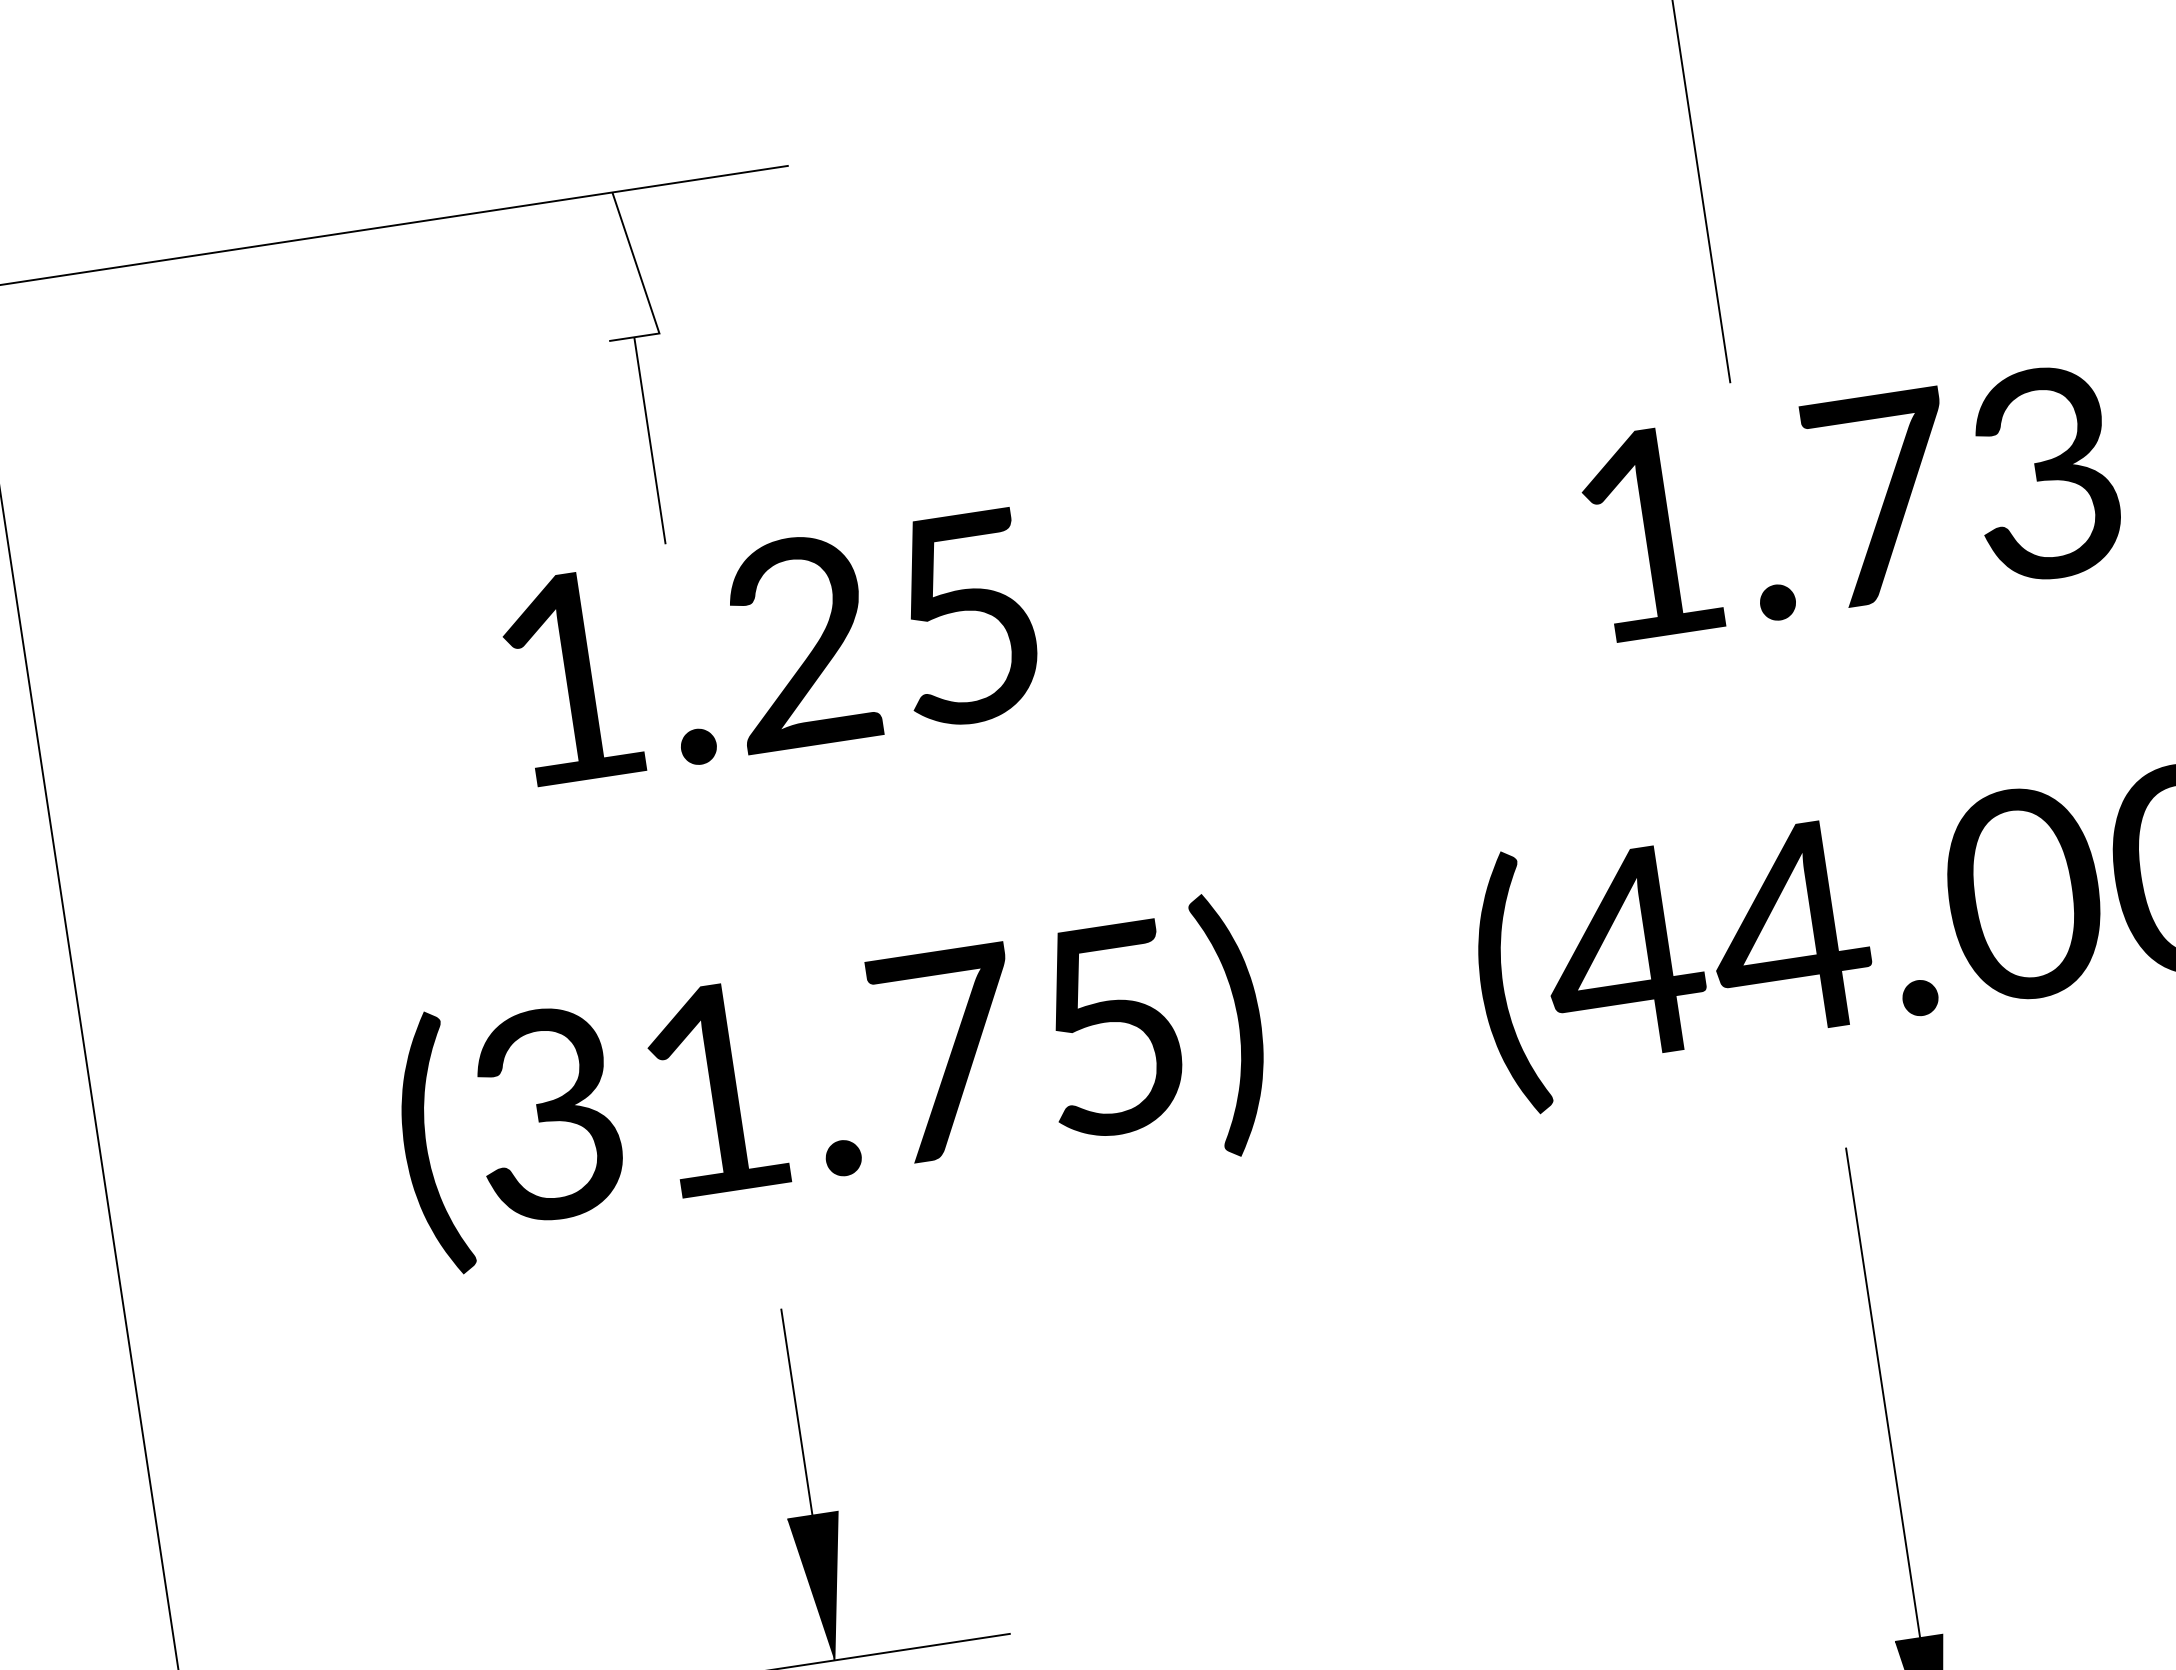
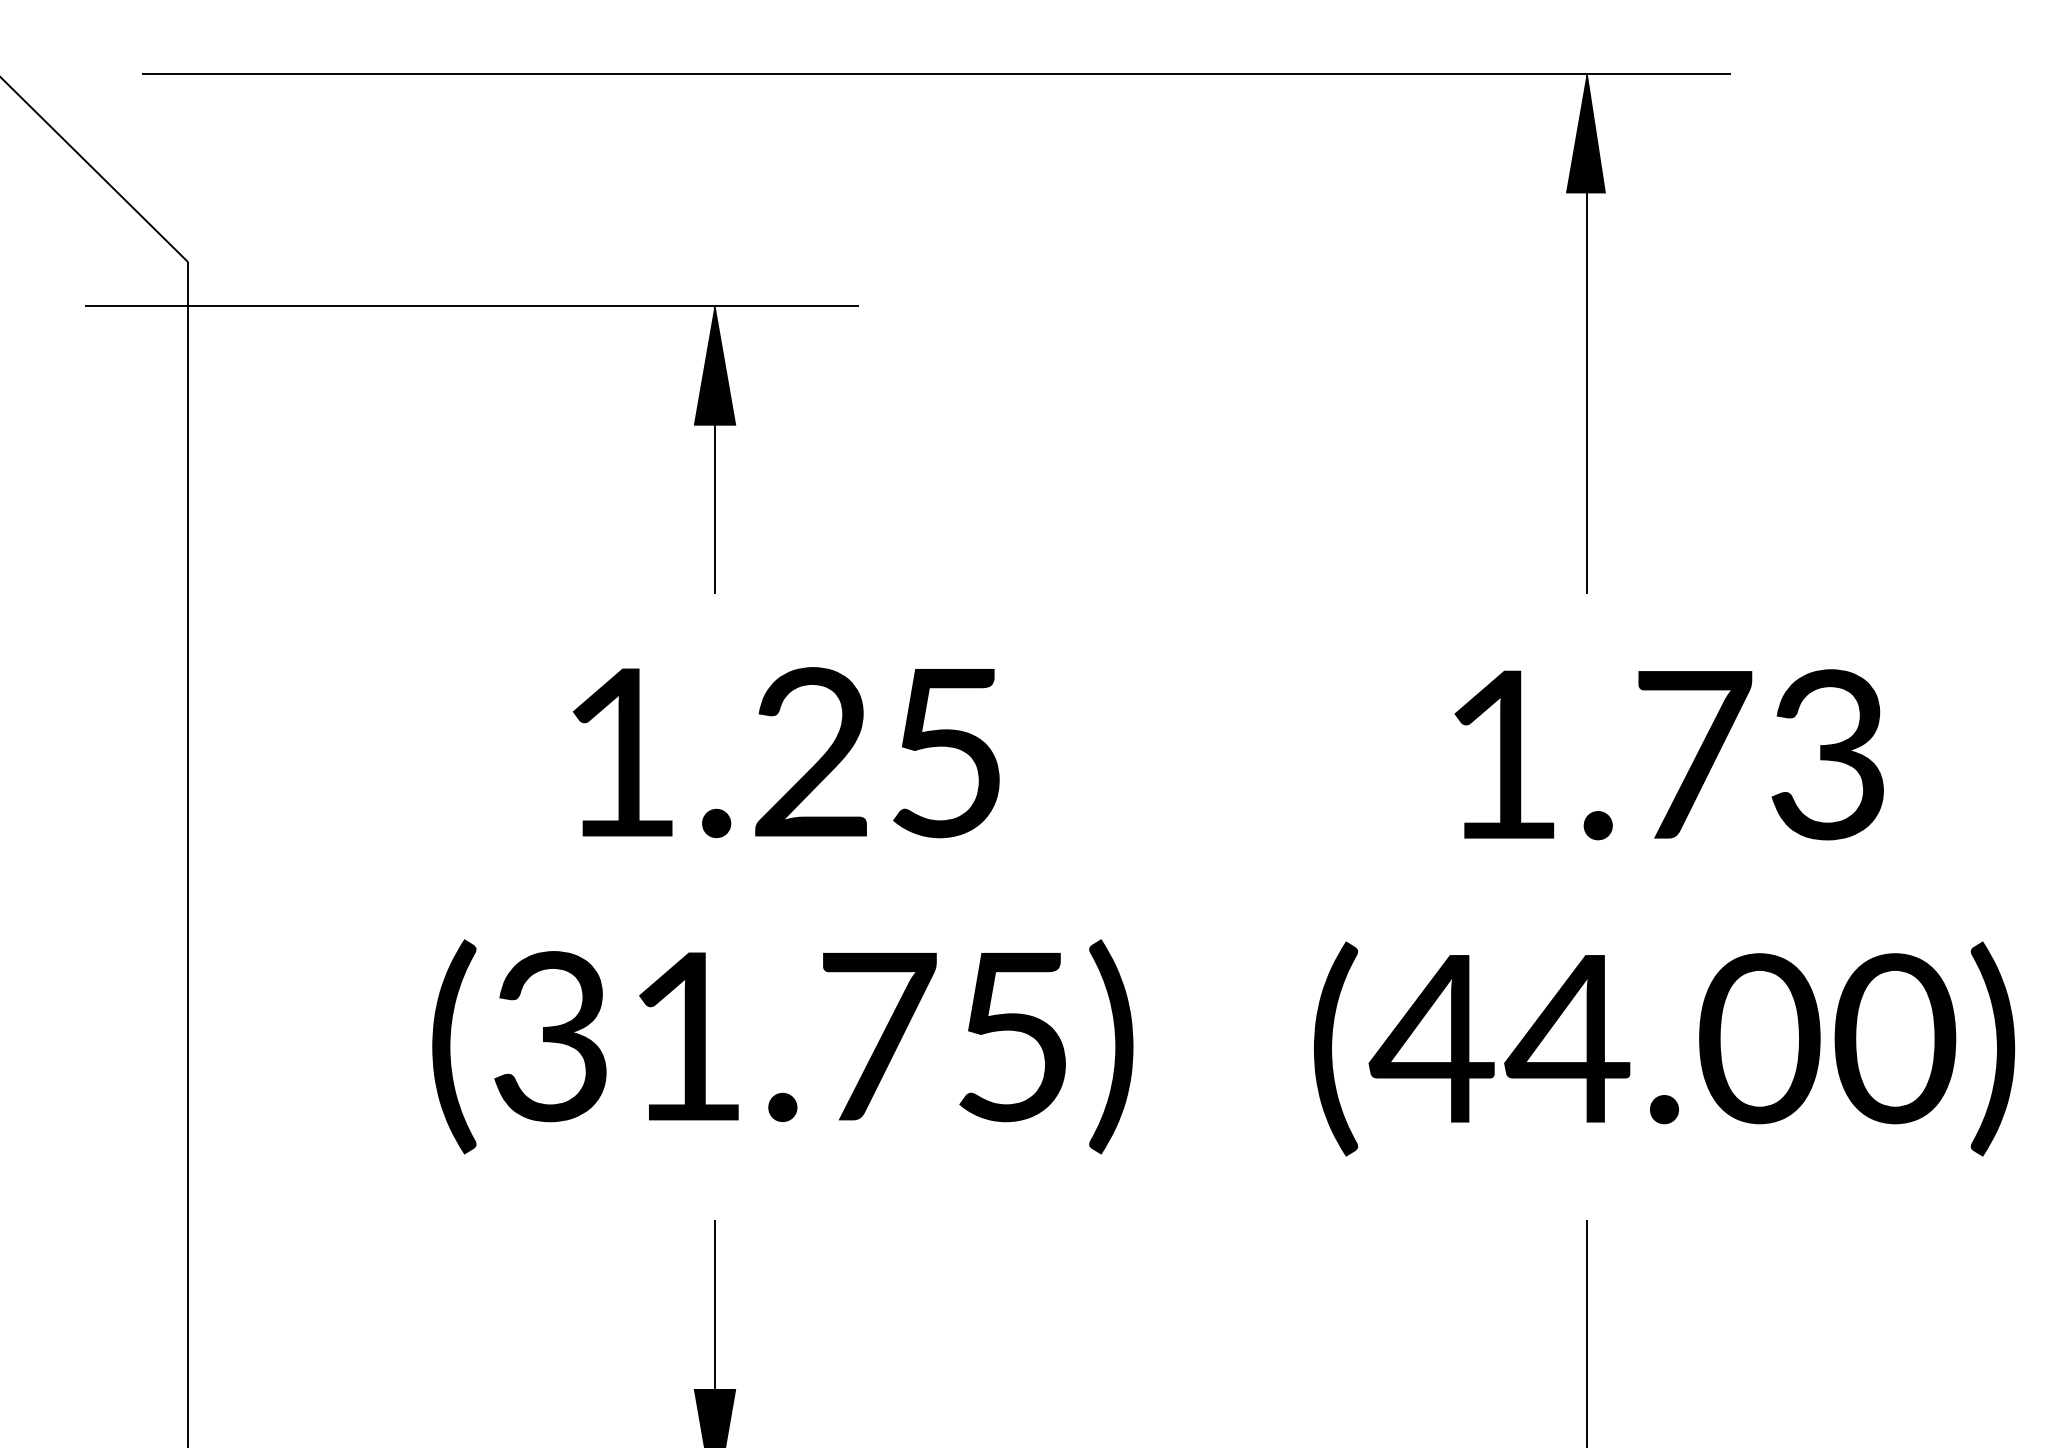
fill: (623, 264) -> (714, 365), added
text: (1850, 502) -> (1668, 754), moved
text: (771, 647) -> (786, 752), moved

